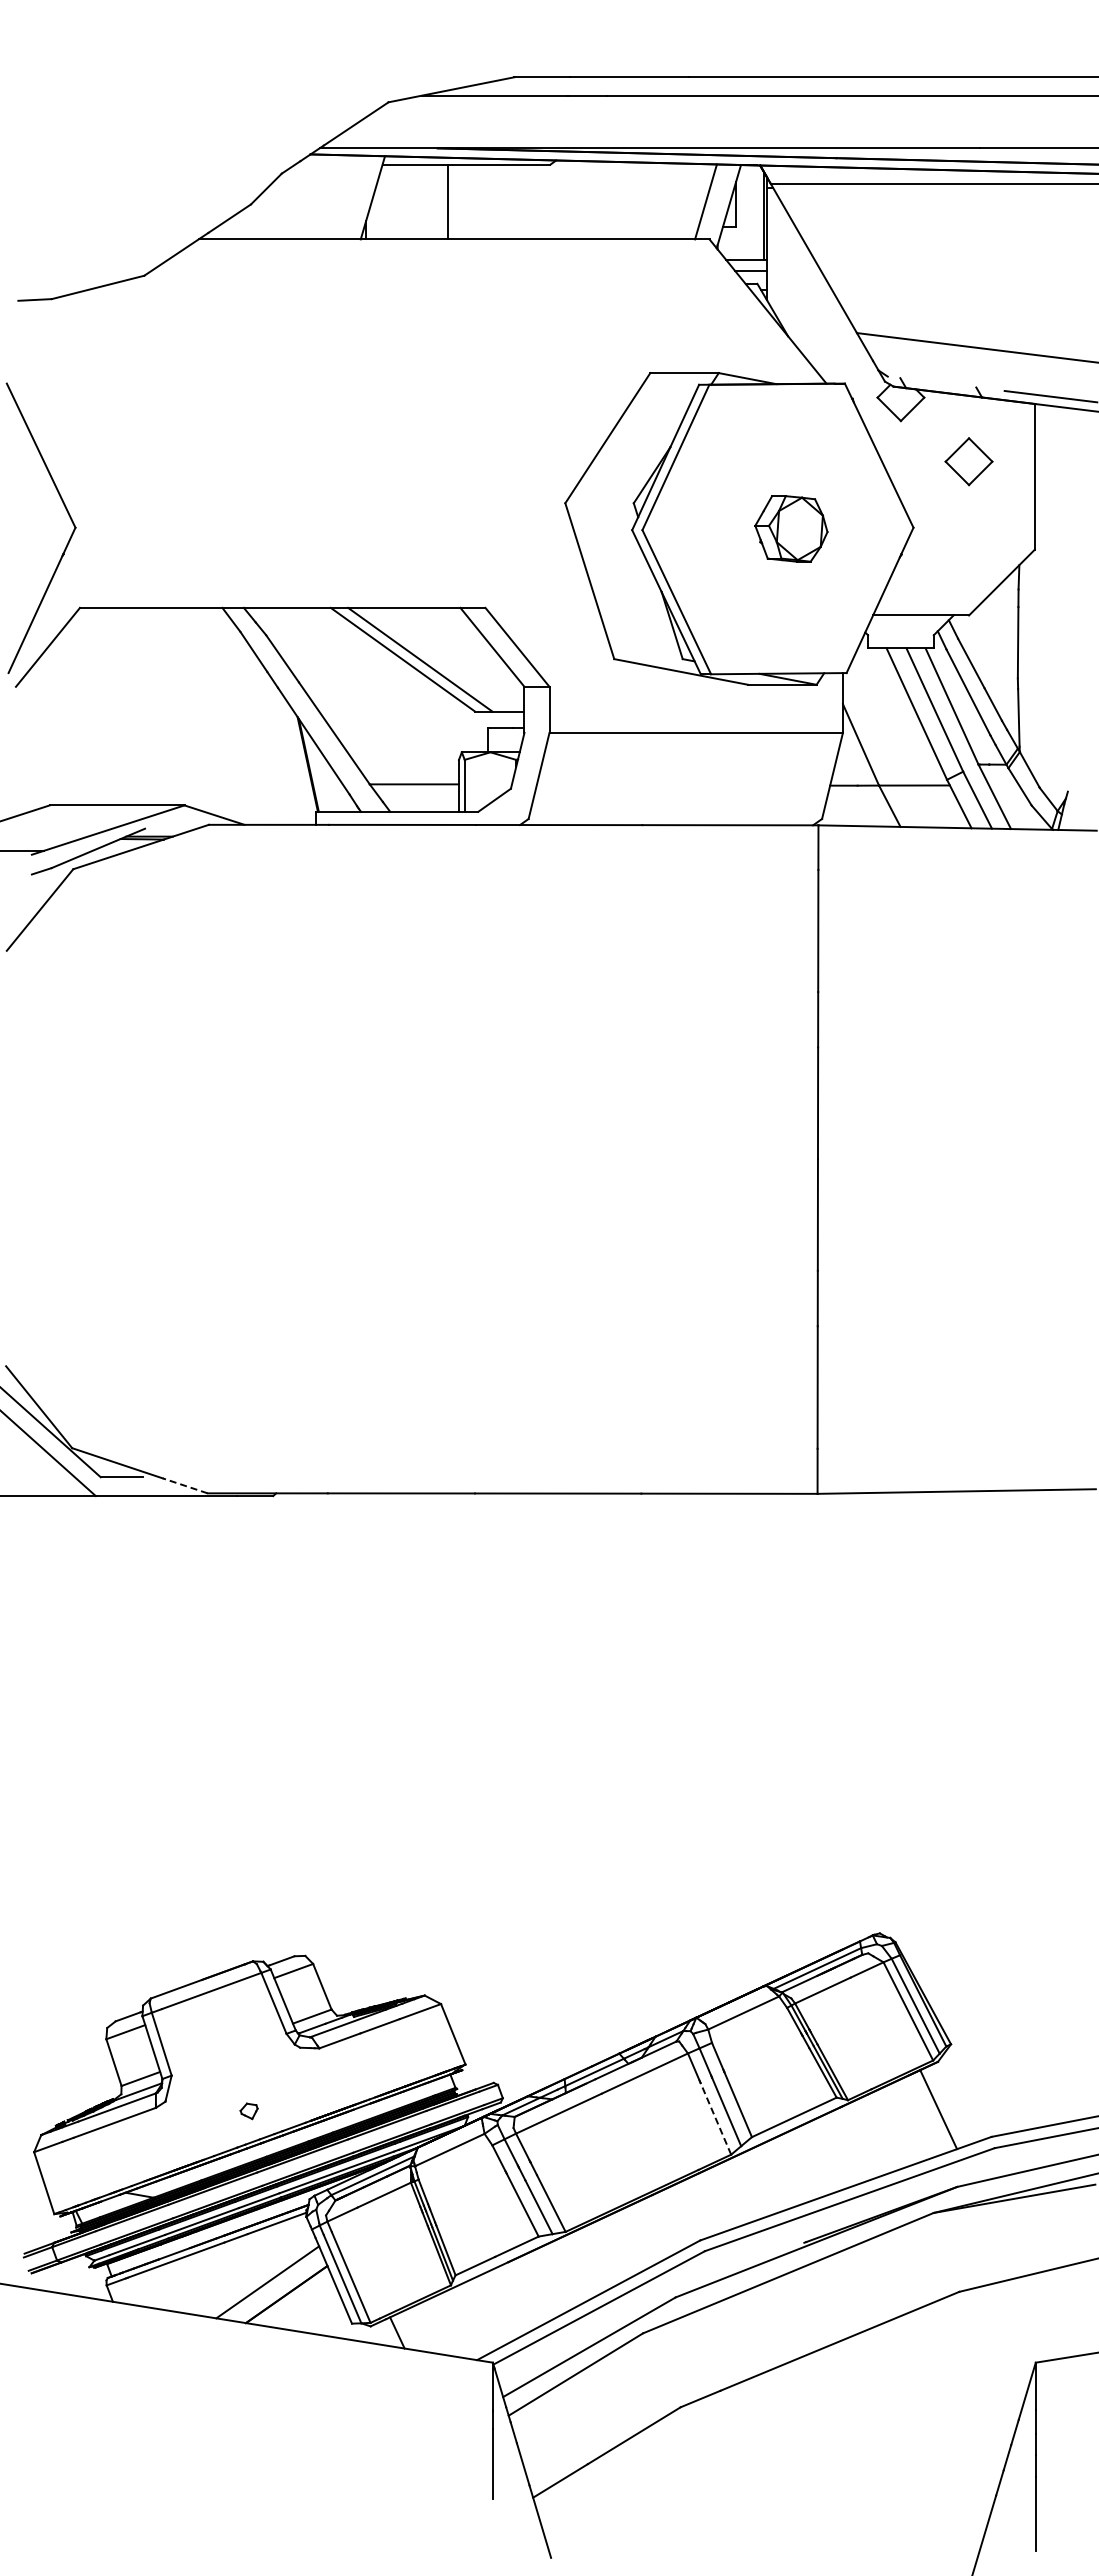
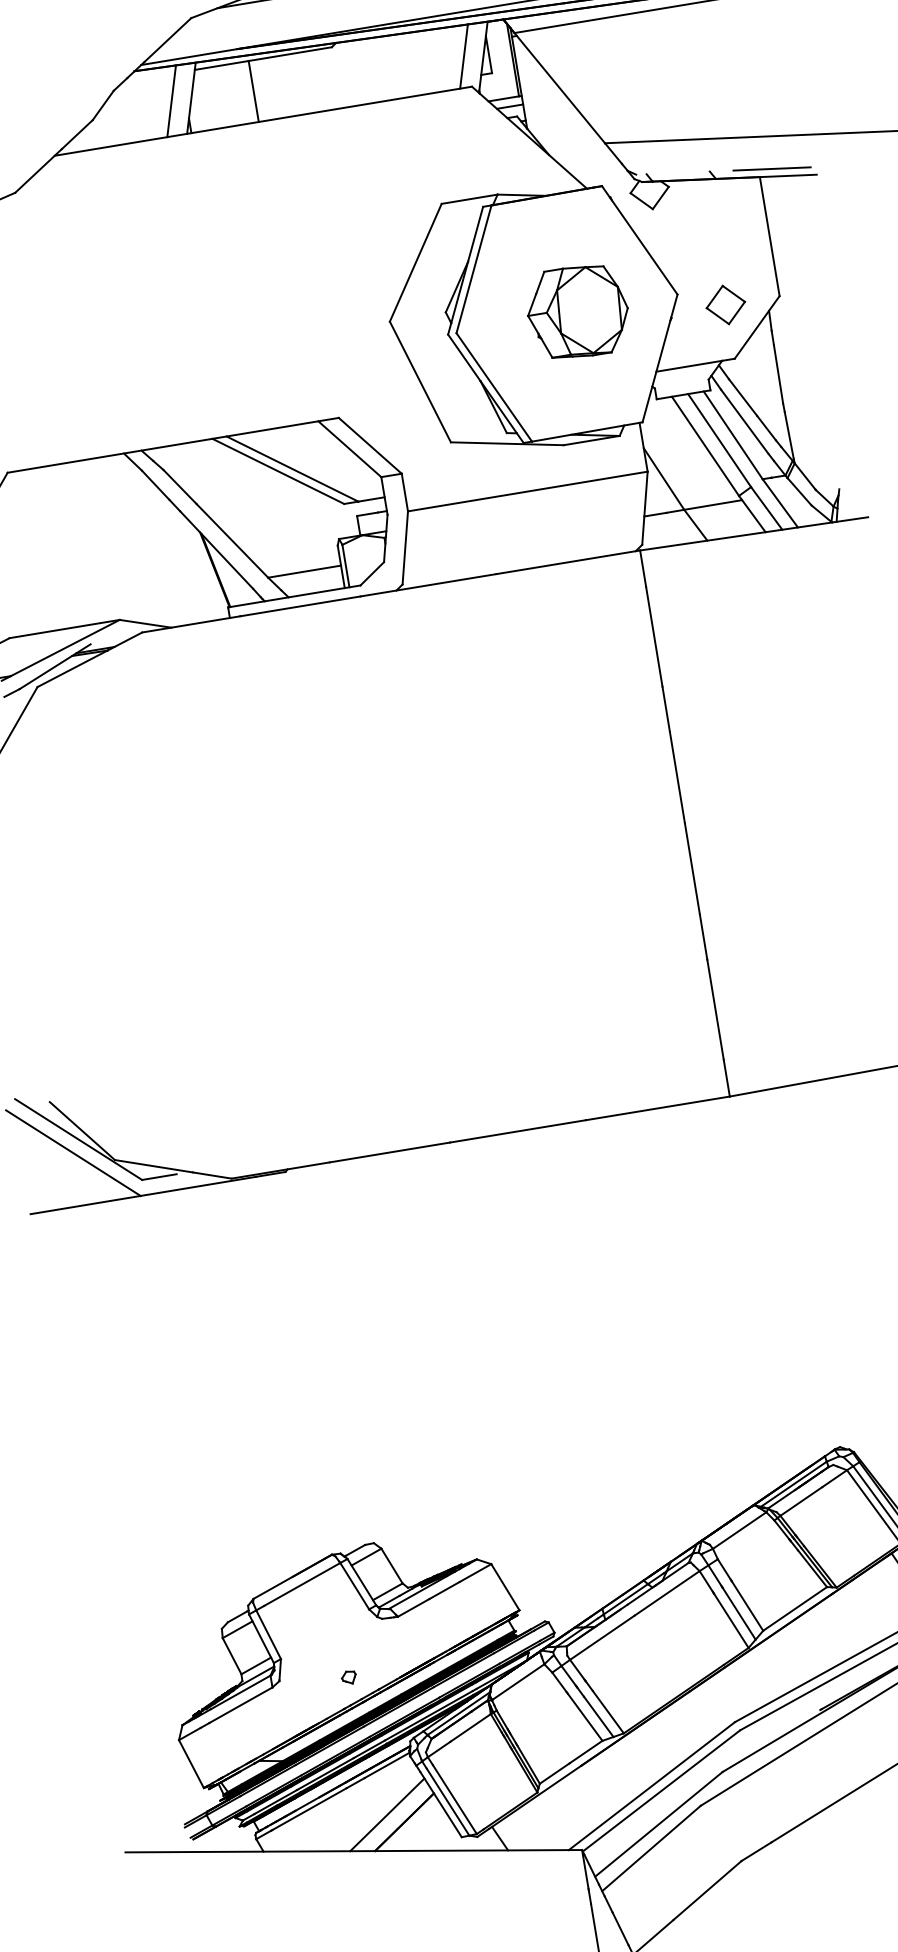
line: (348, 197) -> (171, 101), added
part: (968, 461) -> (725, 304), moved
part: (791, 528) -> (578, 311), size x1.67
line: (185, 1485) -> (212, 1175), dashed -> solid
line: (715, 2118) -> (730, 1620), dashed -> solid

